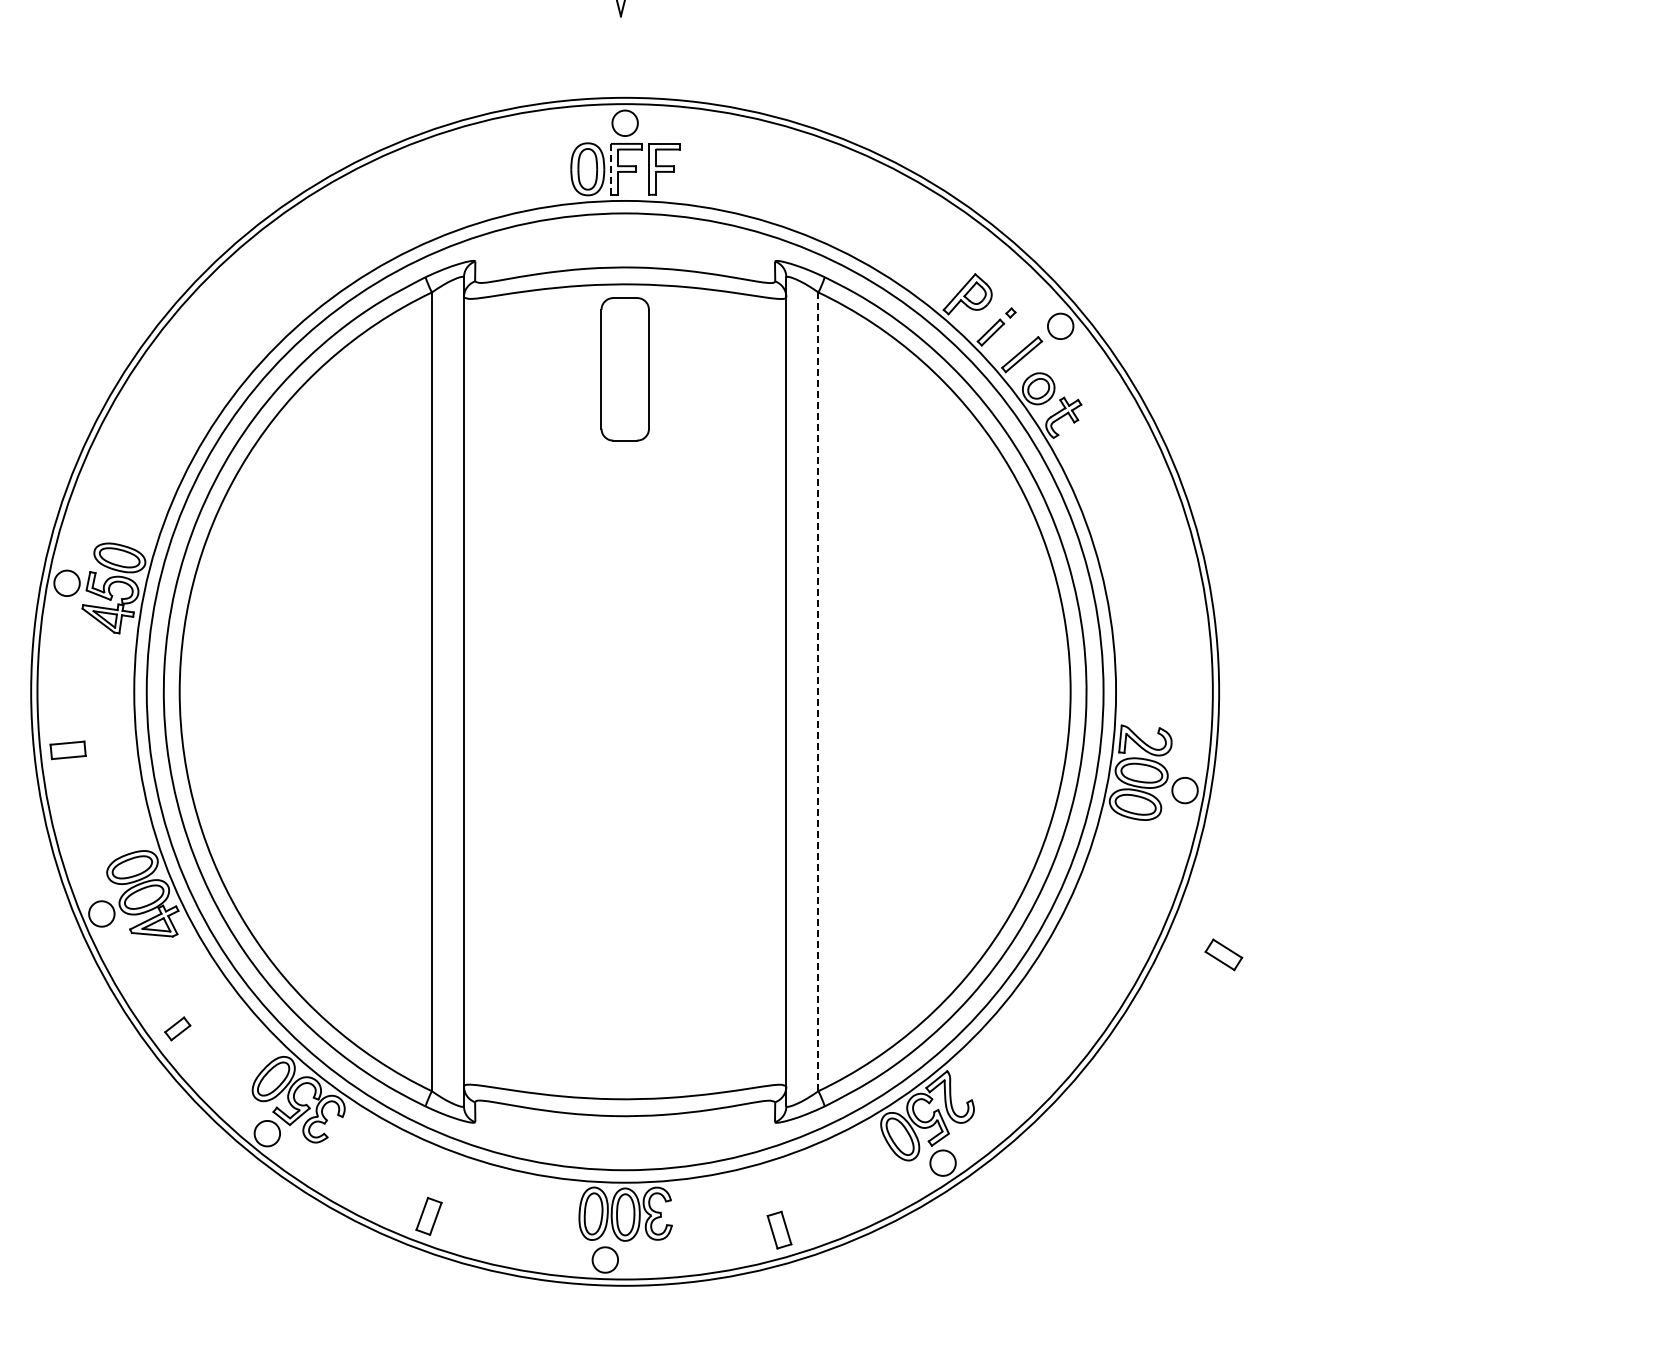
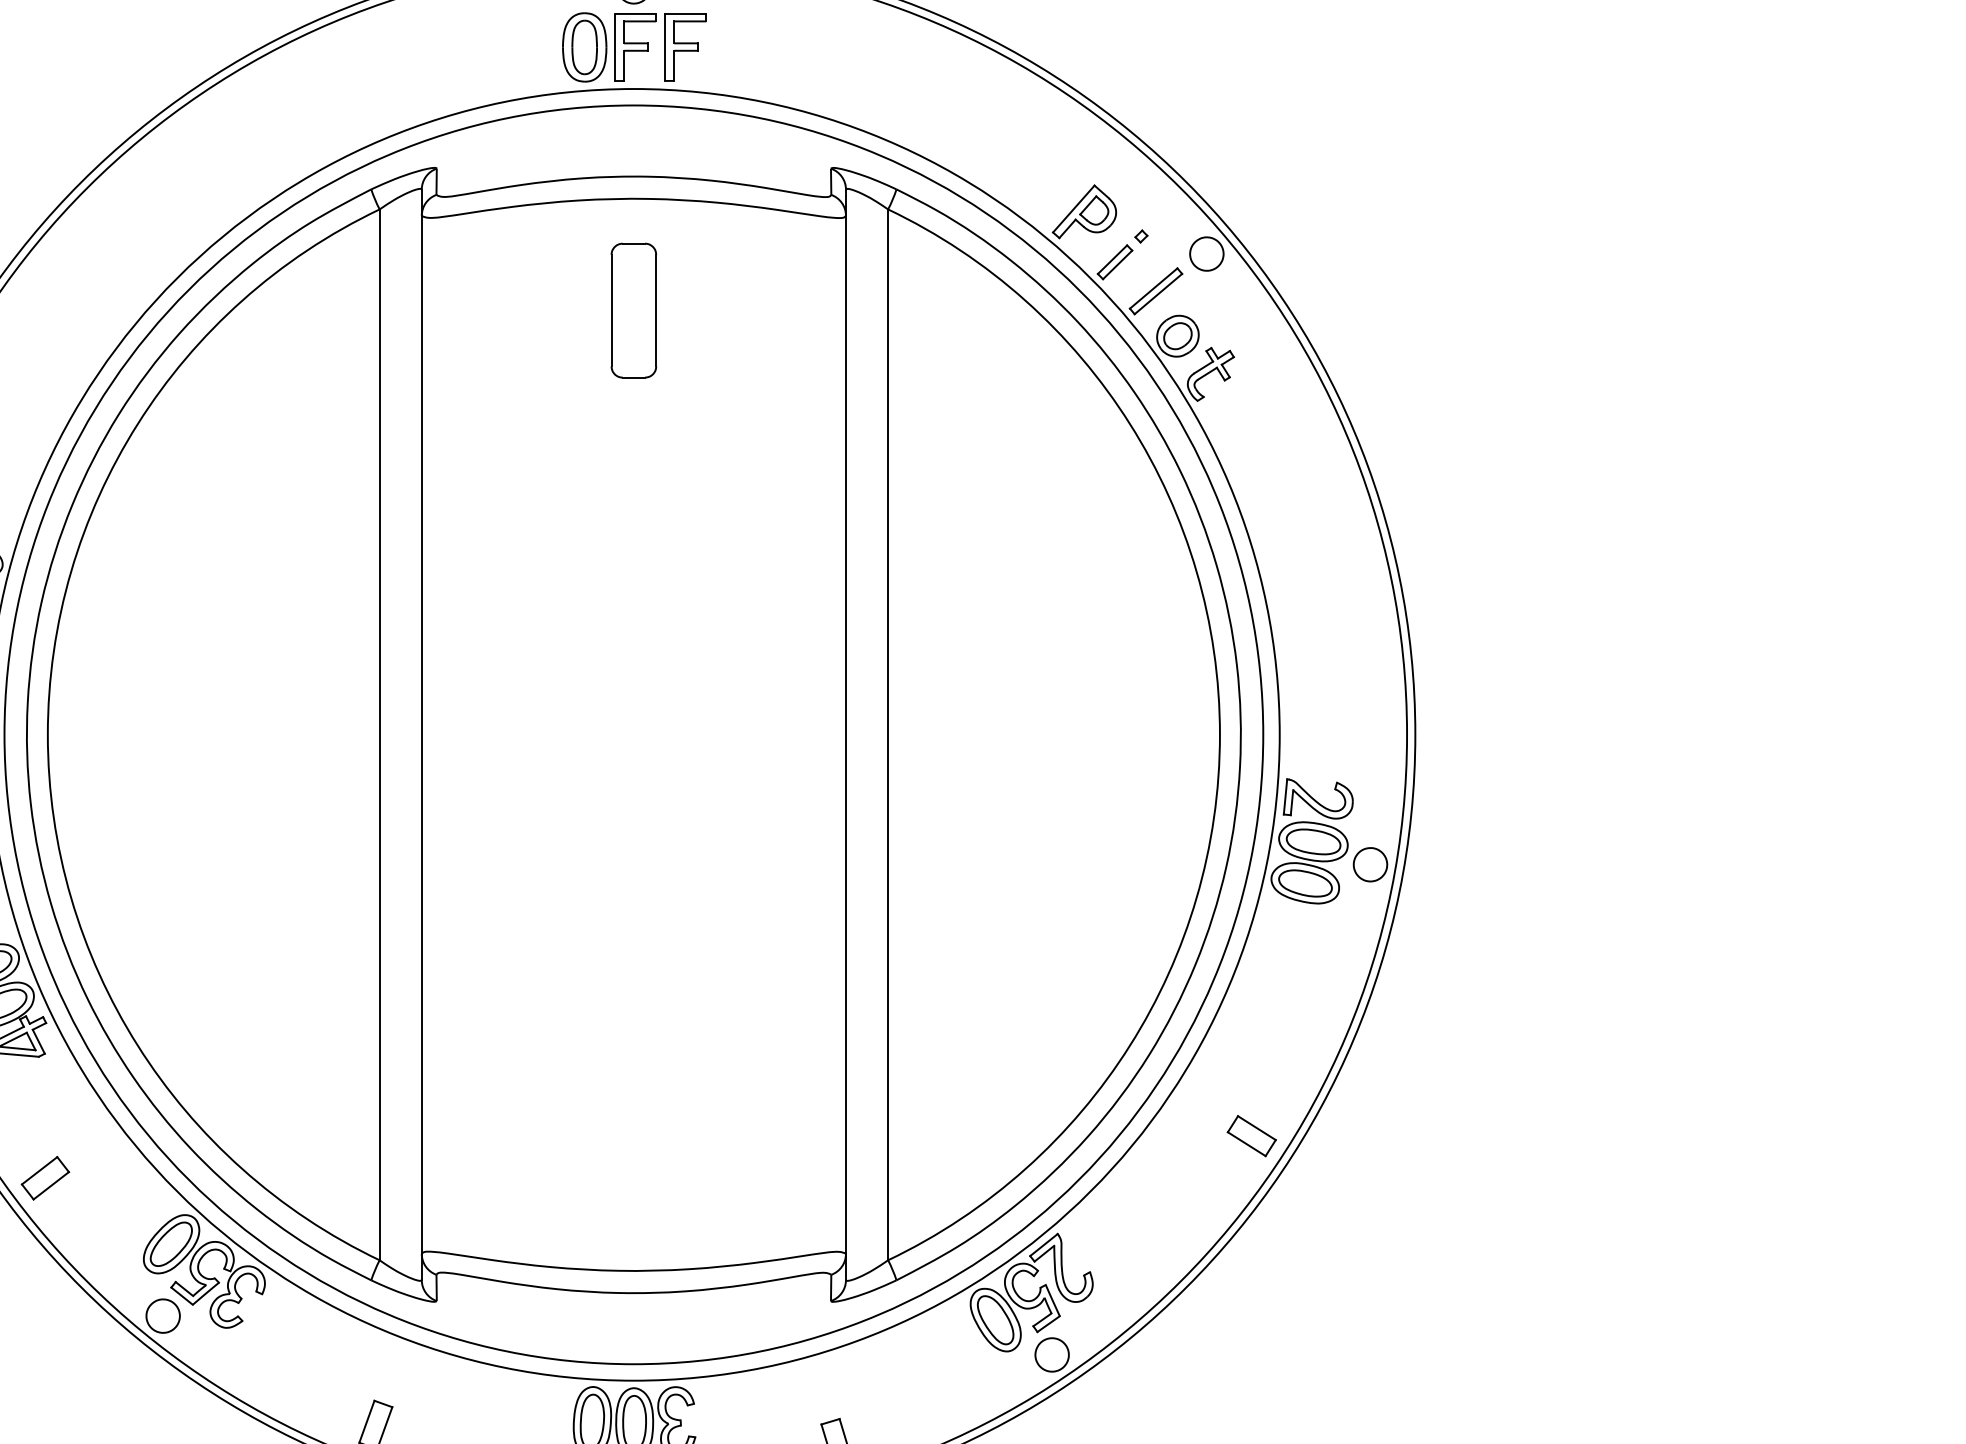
line: (610, 168) -> (614, 46), dashed -> solid
part: (624, 369) -> (633, 310), size x0.71
line: (818, 692) -> (888, 735), dashed -> solid
part: (1223, 954) -> (1251, 1135), moved
part: (177, 1028) -> (44, 1177), size x1.43

